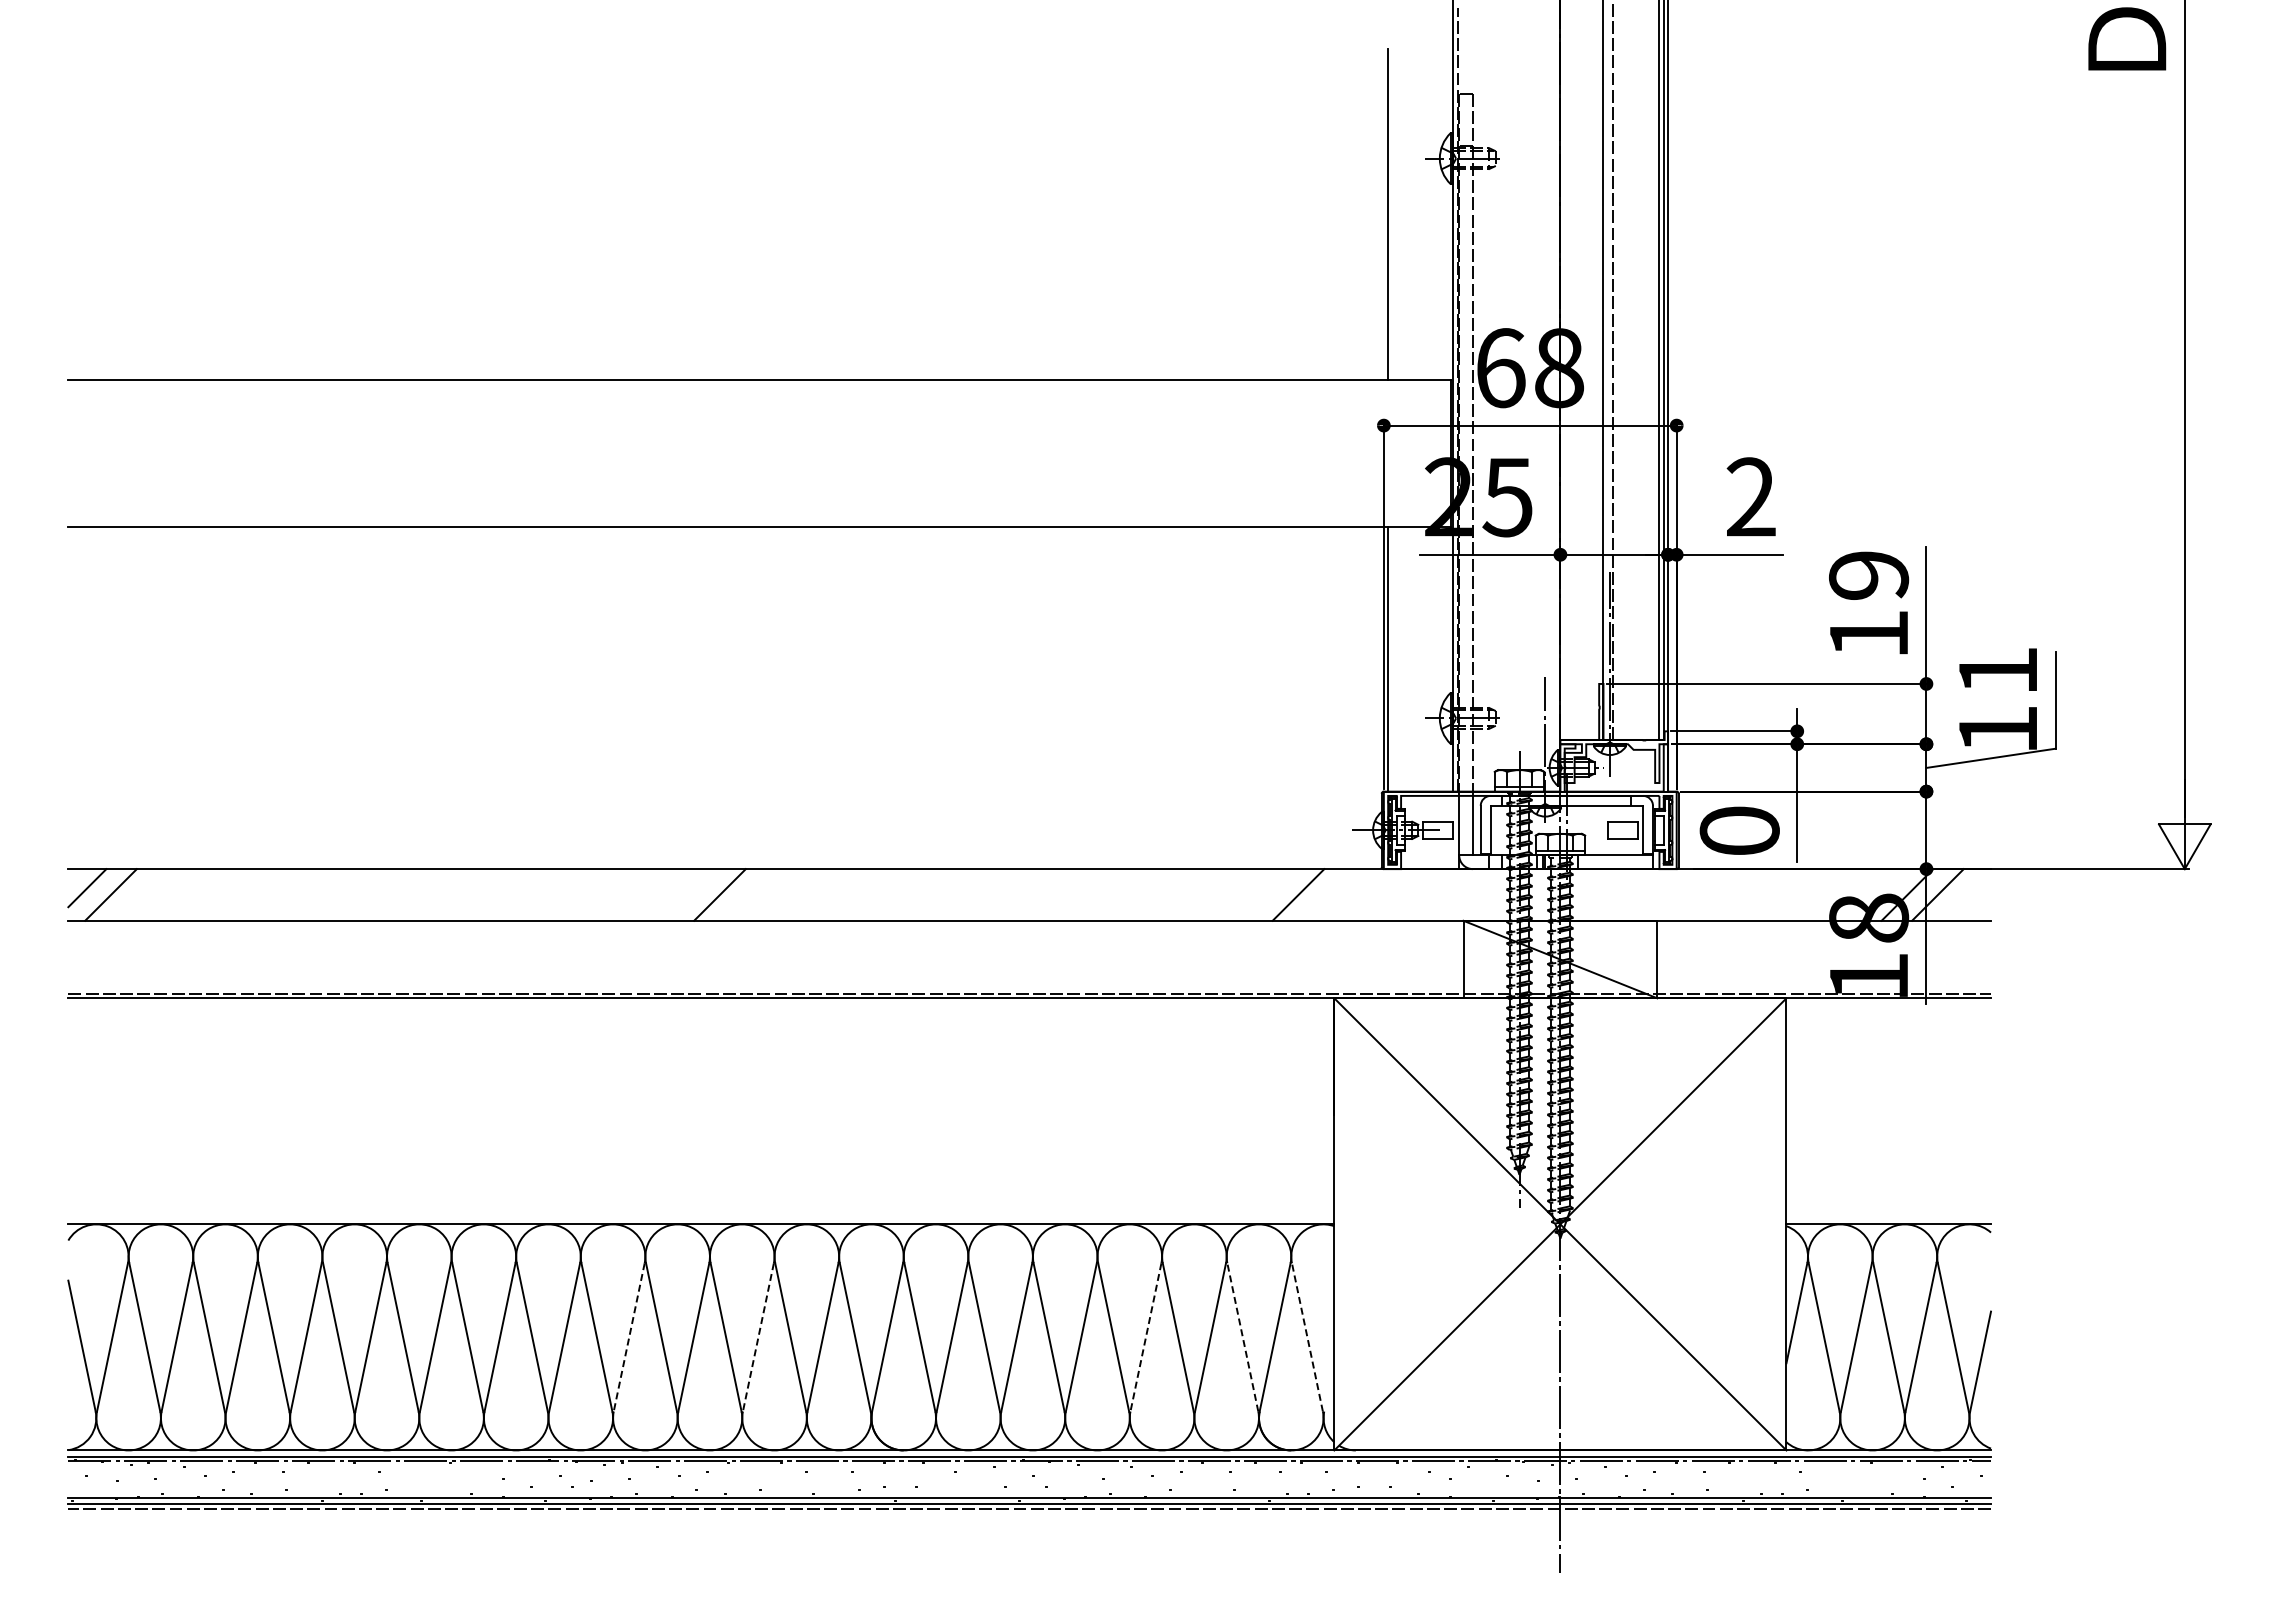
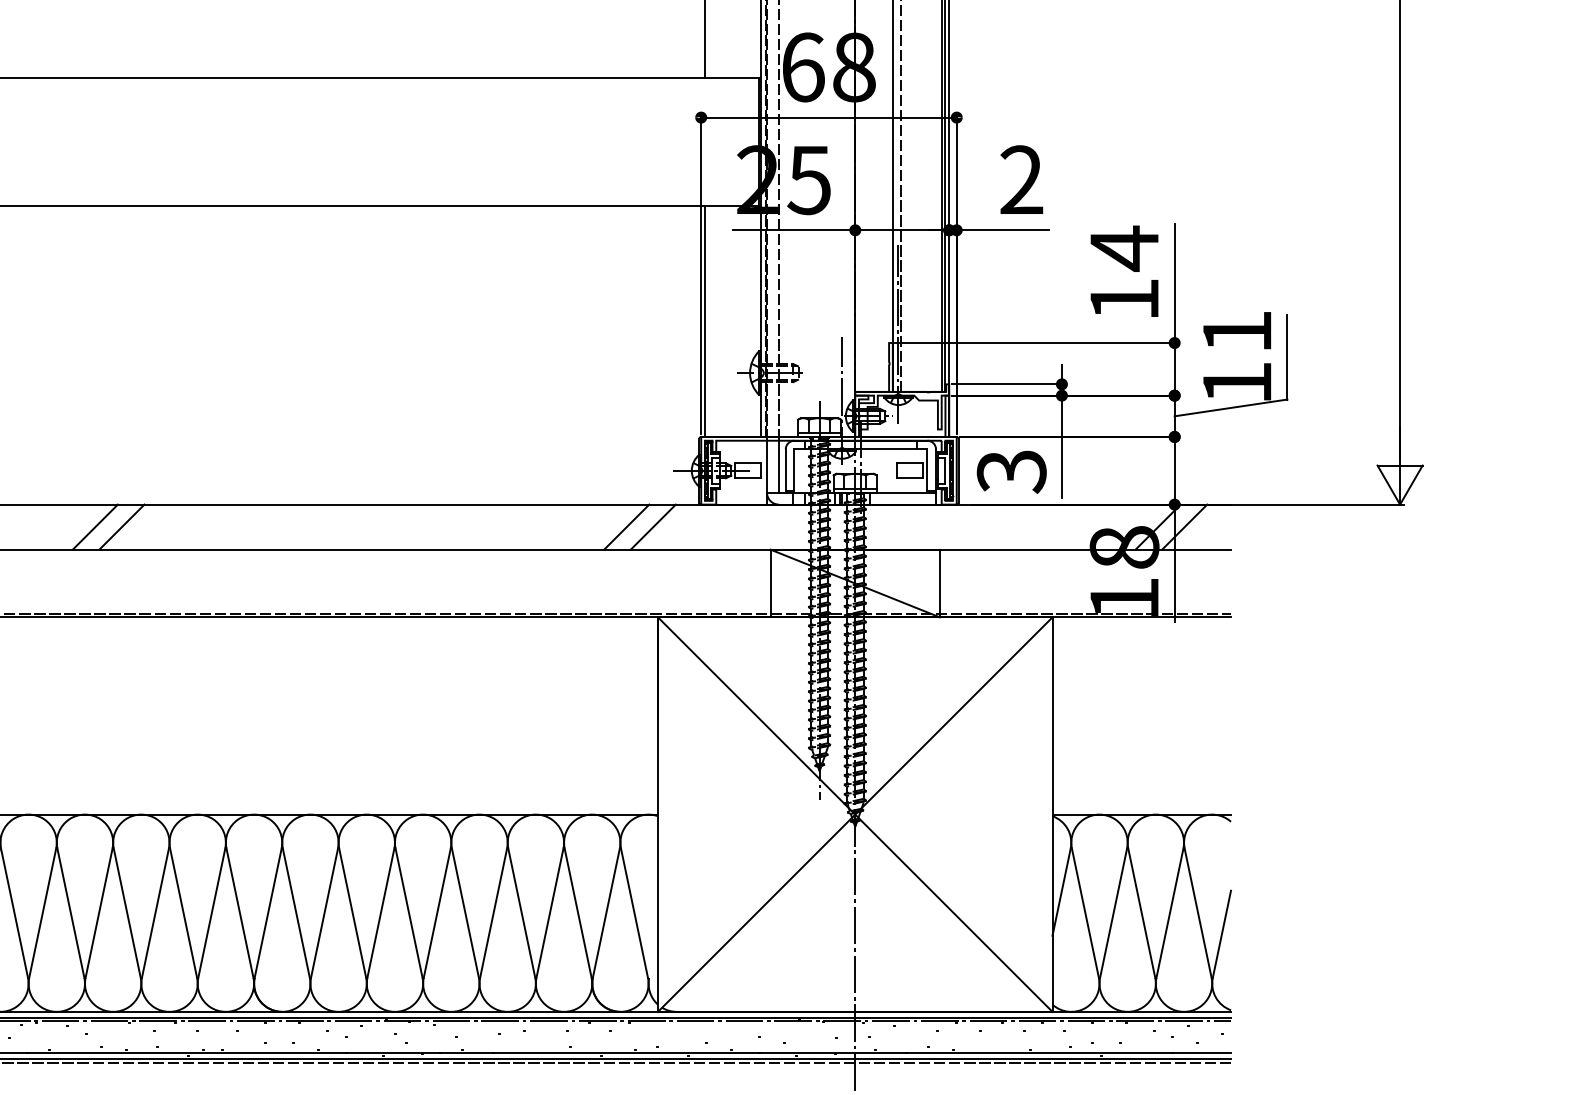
text: (1869, 575) -> (1124, 248), 19 -> 14
text: (1739, 831) -> (1011, 471), 0 -> 3
line: (689, 894) -> (95, 526), added
line: (1328, 894) -> (652, 526), added
line: (629, 1337) -> (42, 913), dashed -> solid
line: (758, 1337) -> (155, 913), dashed -> solid
line: (1145, 1337) -> (493, 913), dashed -> solid
line: (1242, 1337) -> (577, 913), dashed -> solid
line: (1307, 1337) -> (634, 913), dashed -> solid

